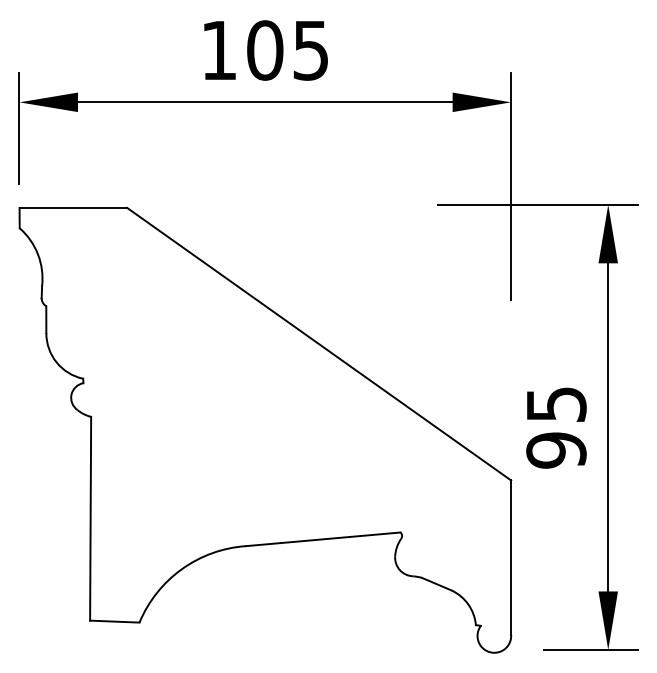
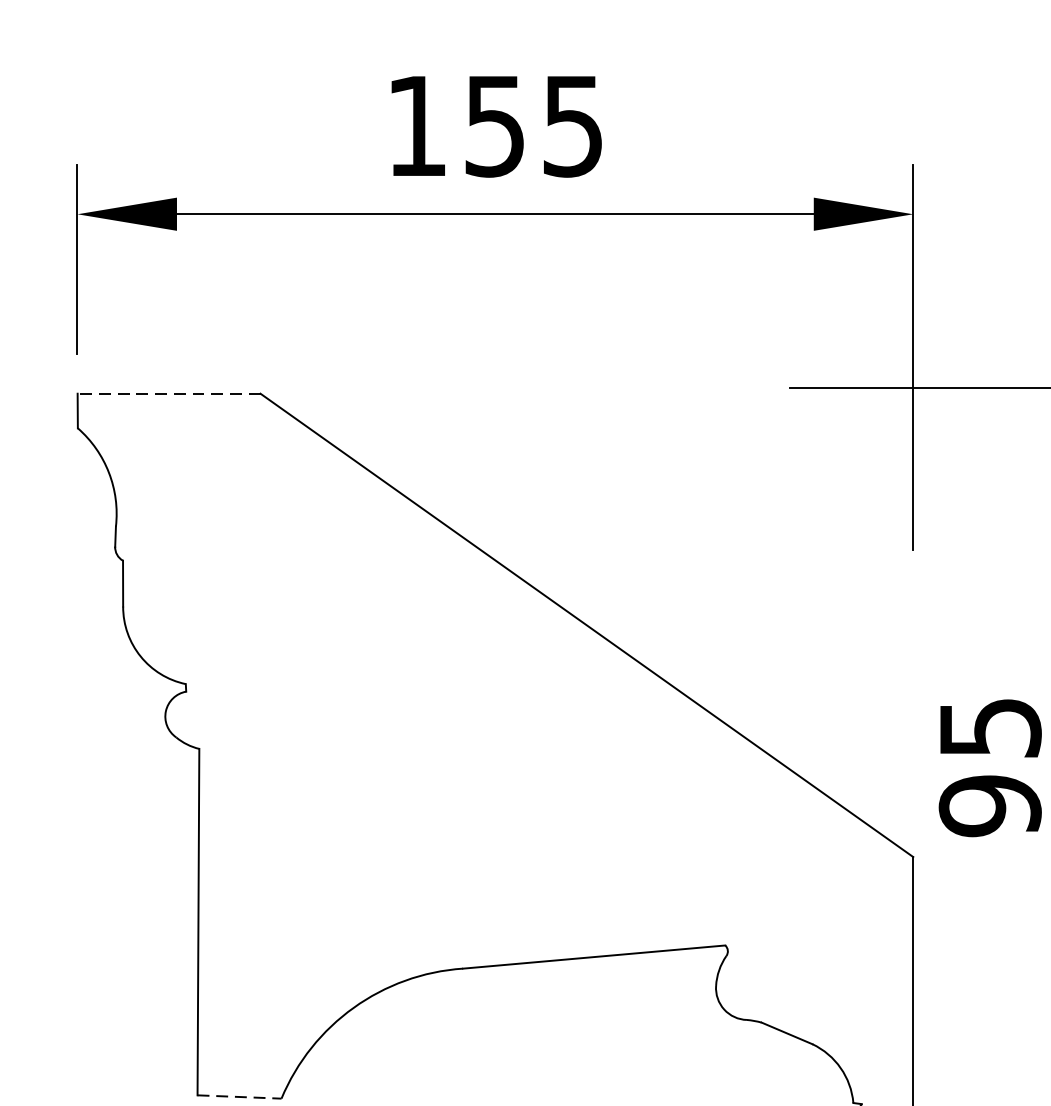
text: (265, 50) -> (495, 126), 105 -> 155
line: (73, 207) -> (169, 393), solid -> dashed
line: (114, 621) -> (238, 1096), solid -> dashed

